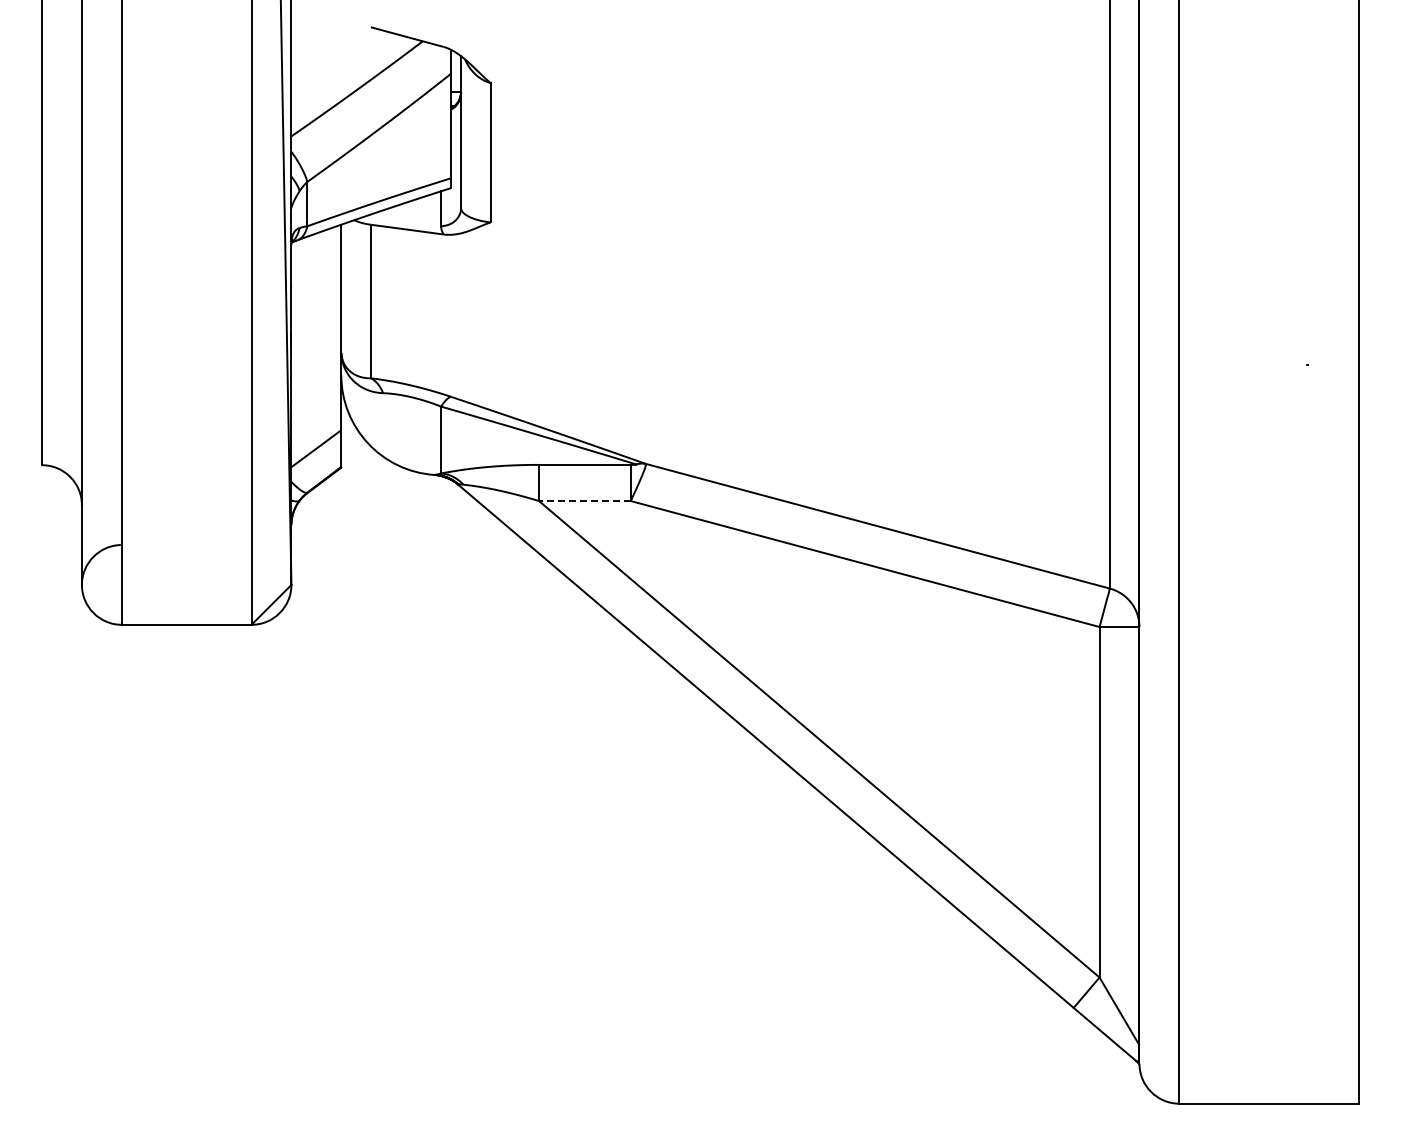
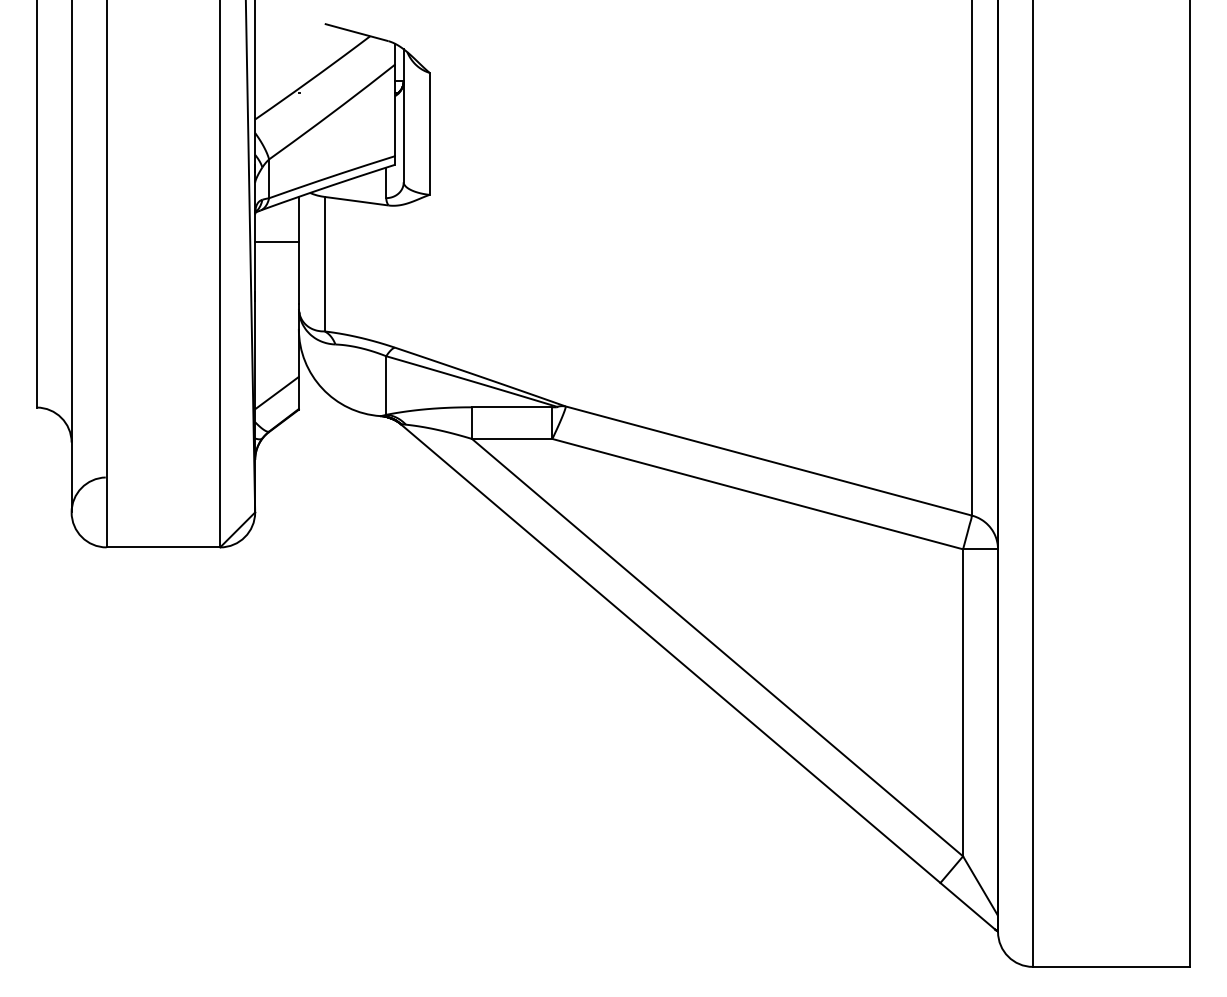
line: (316, 276) -> (277, 242), added
line: (584, 501) -> (511, 439), dashed -> solid

